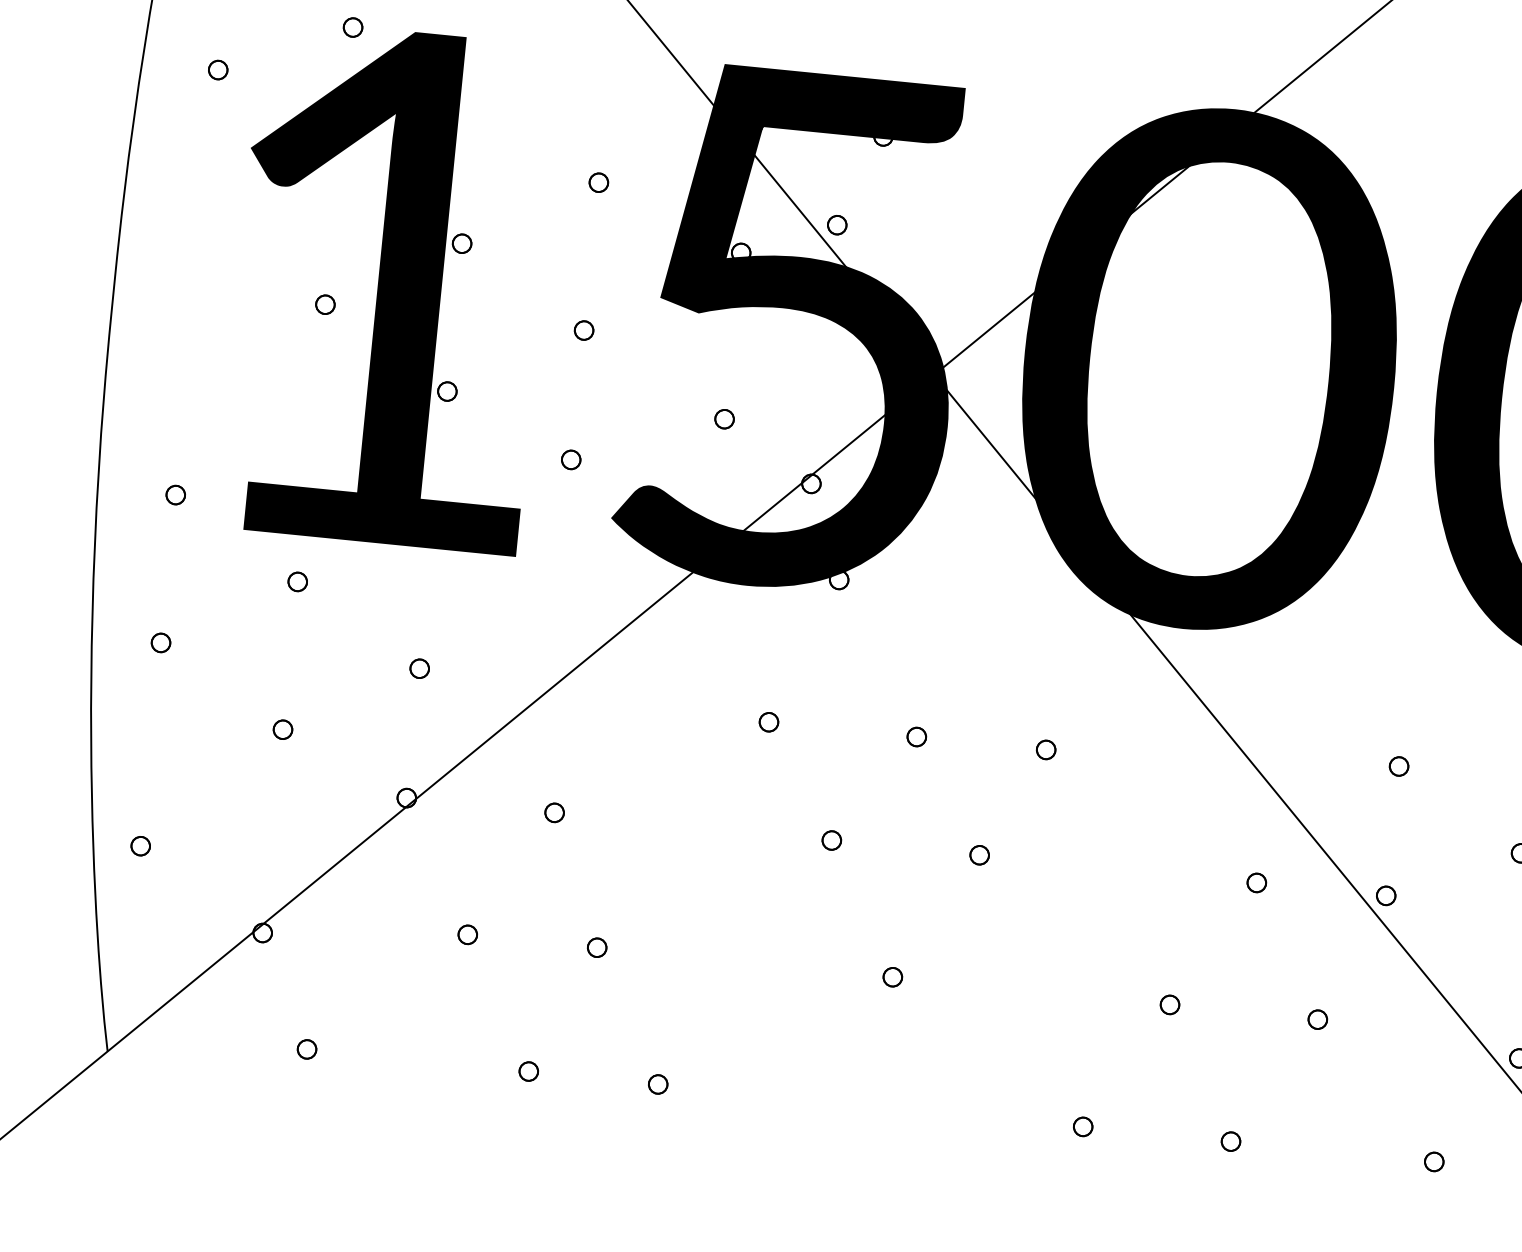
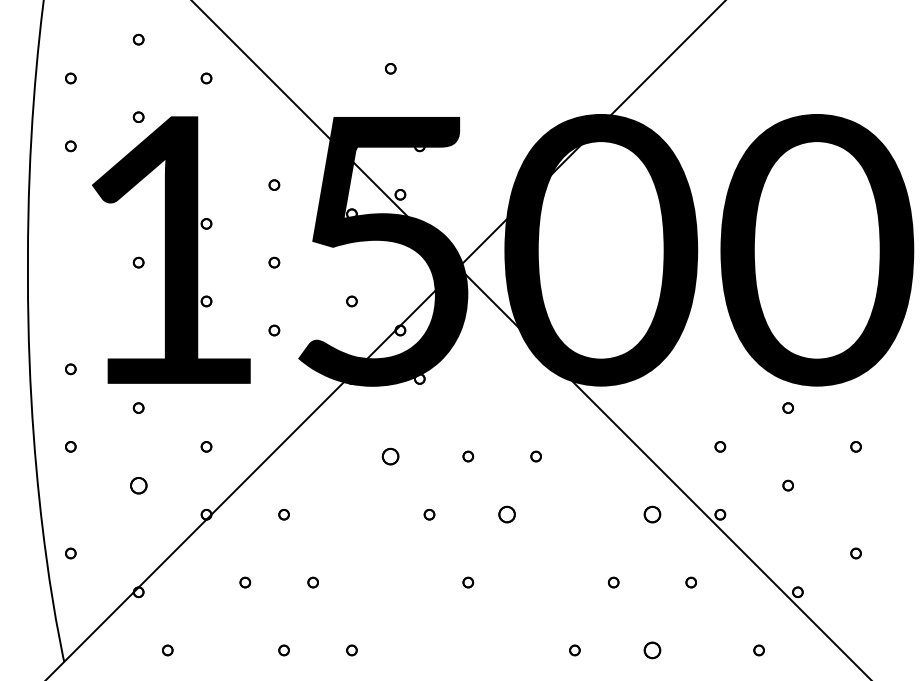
part: (768, 722) -> (390, 456), size x1.6
part: (282, 729) -> (138, 485), size x1.6
part: (978, 854) -> (506, 514), size x1.6
part: (1256, 882) -> (652, 514), size x1.6
part: (1231, 1141) -> (652, 650), size x1.6

